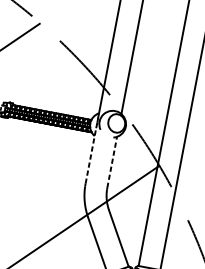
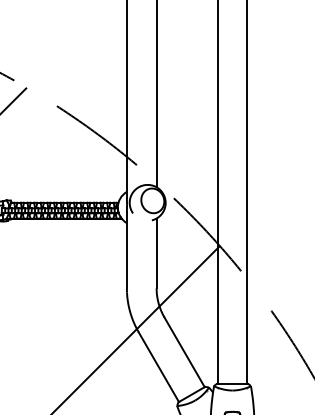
line: (90, 156) -> (126, 250), dashed -> solid
line: (112, 162) -> (156, 253), dashed -> solid

